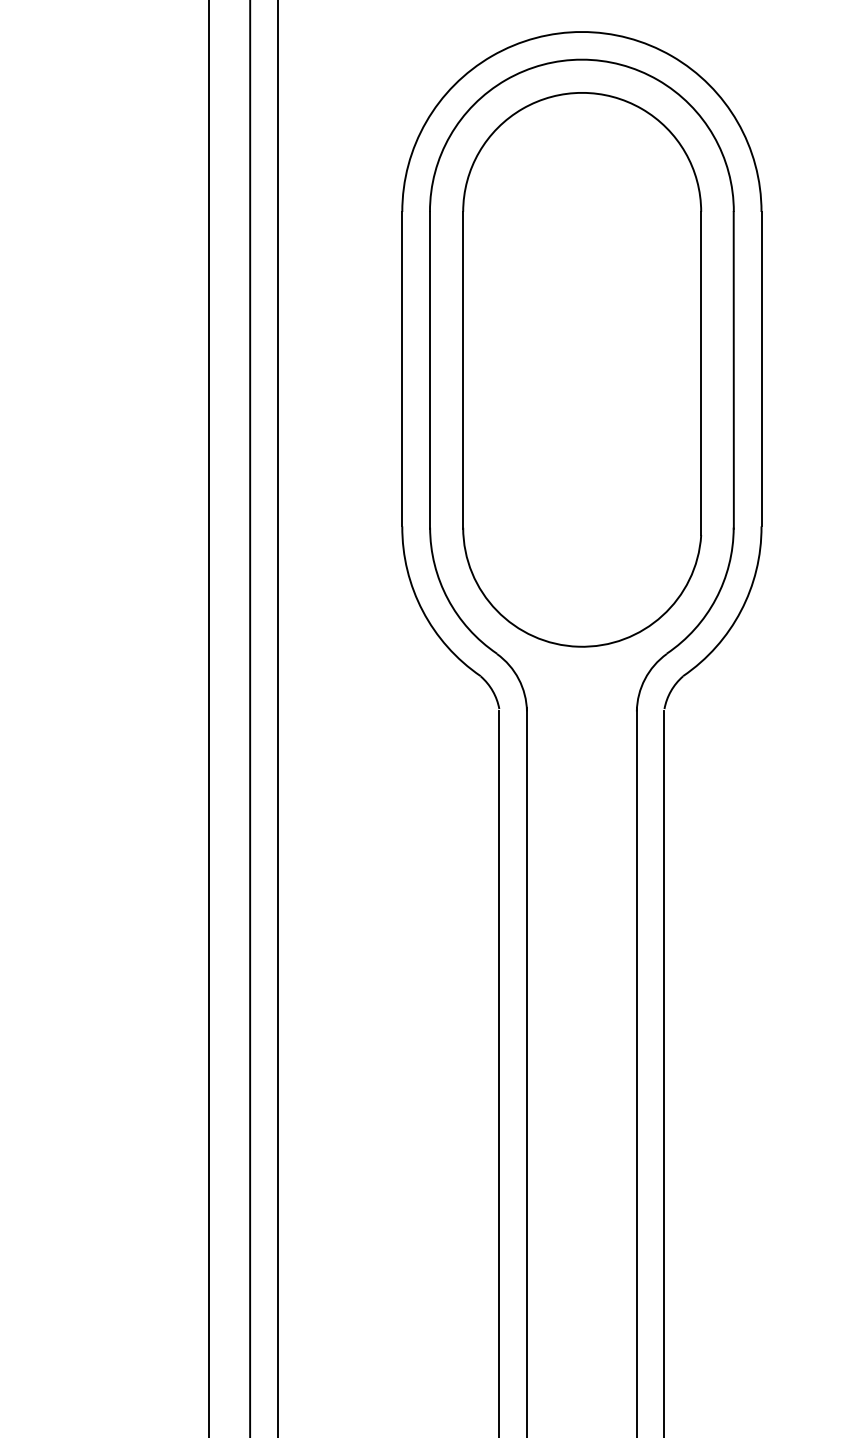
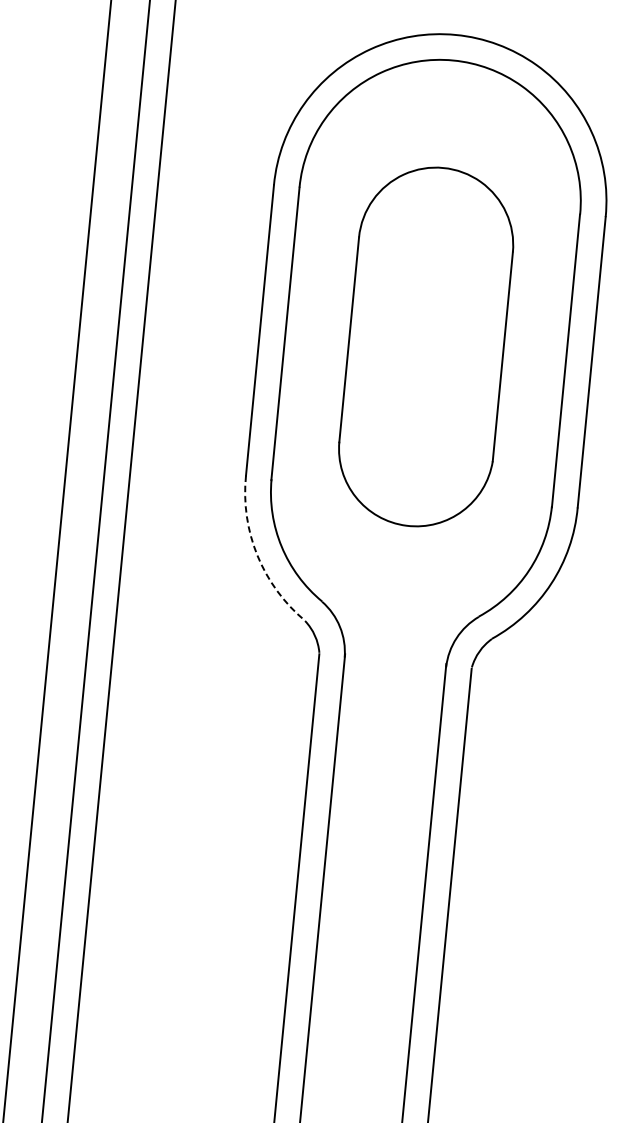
part: (582, 369) -> (426, 346), size x0.7
arc: (422, 611) -> (257, 555), solid -> dashed

